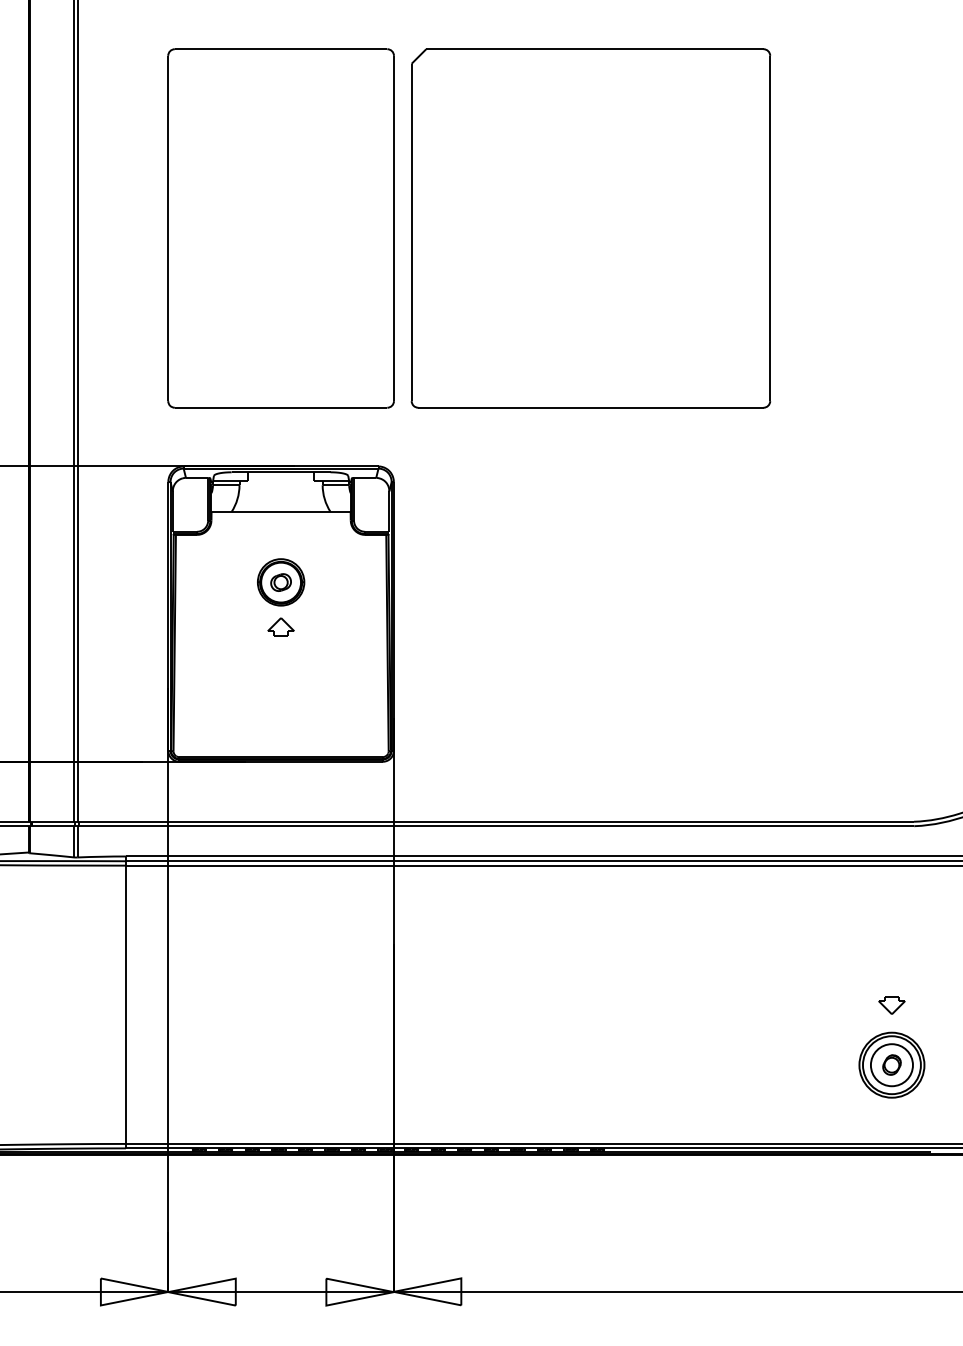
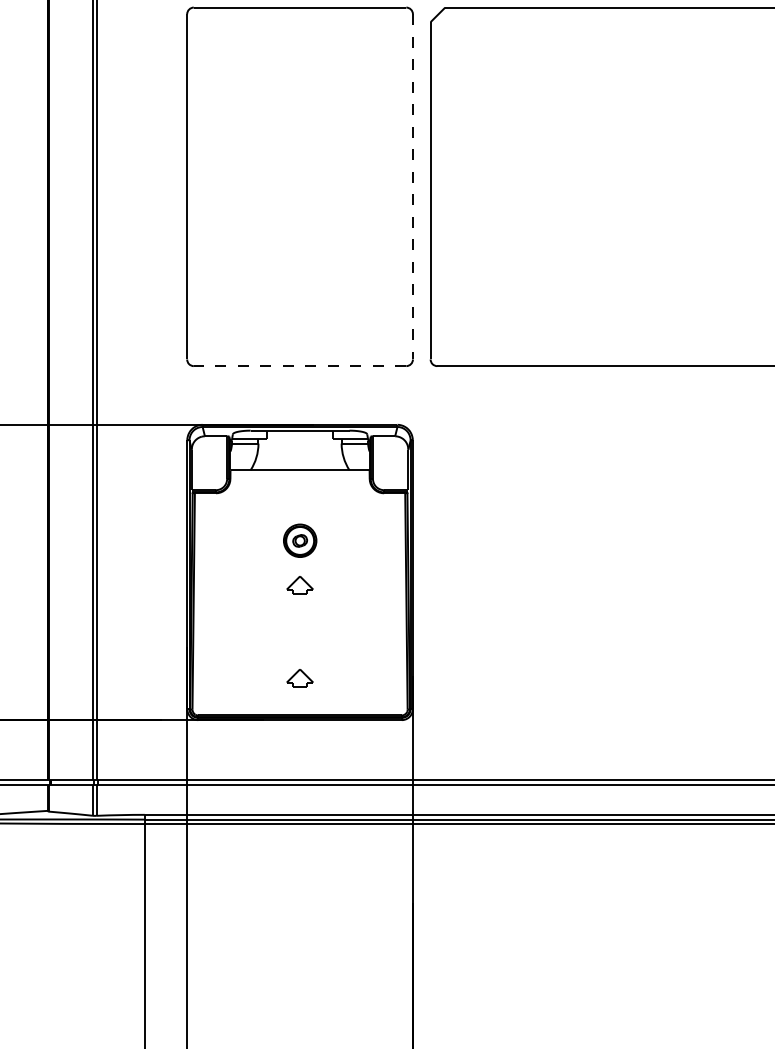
line: (393, 228) -> (412, 186), solid -> dashed
line: (280, 407) -> (299, 365), solid -> dashed
part: (281, 582) -> (300, 540), size x0.7
part: (280, 719) -> (299, 677), added

